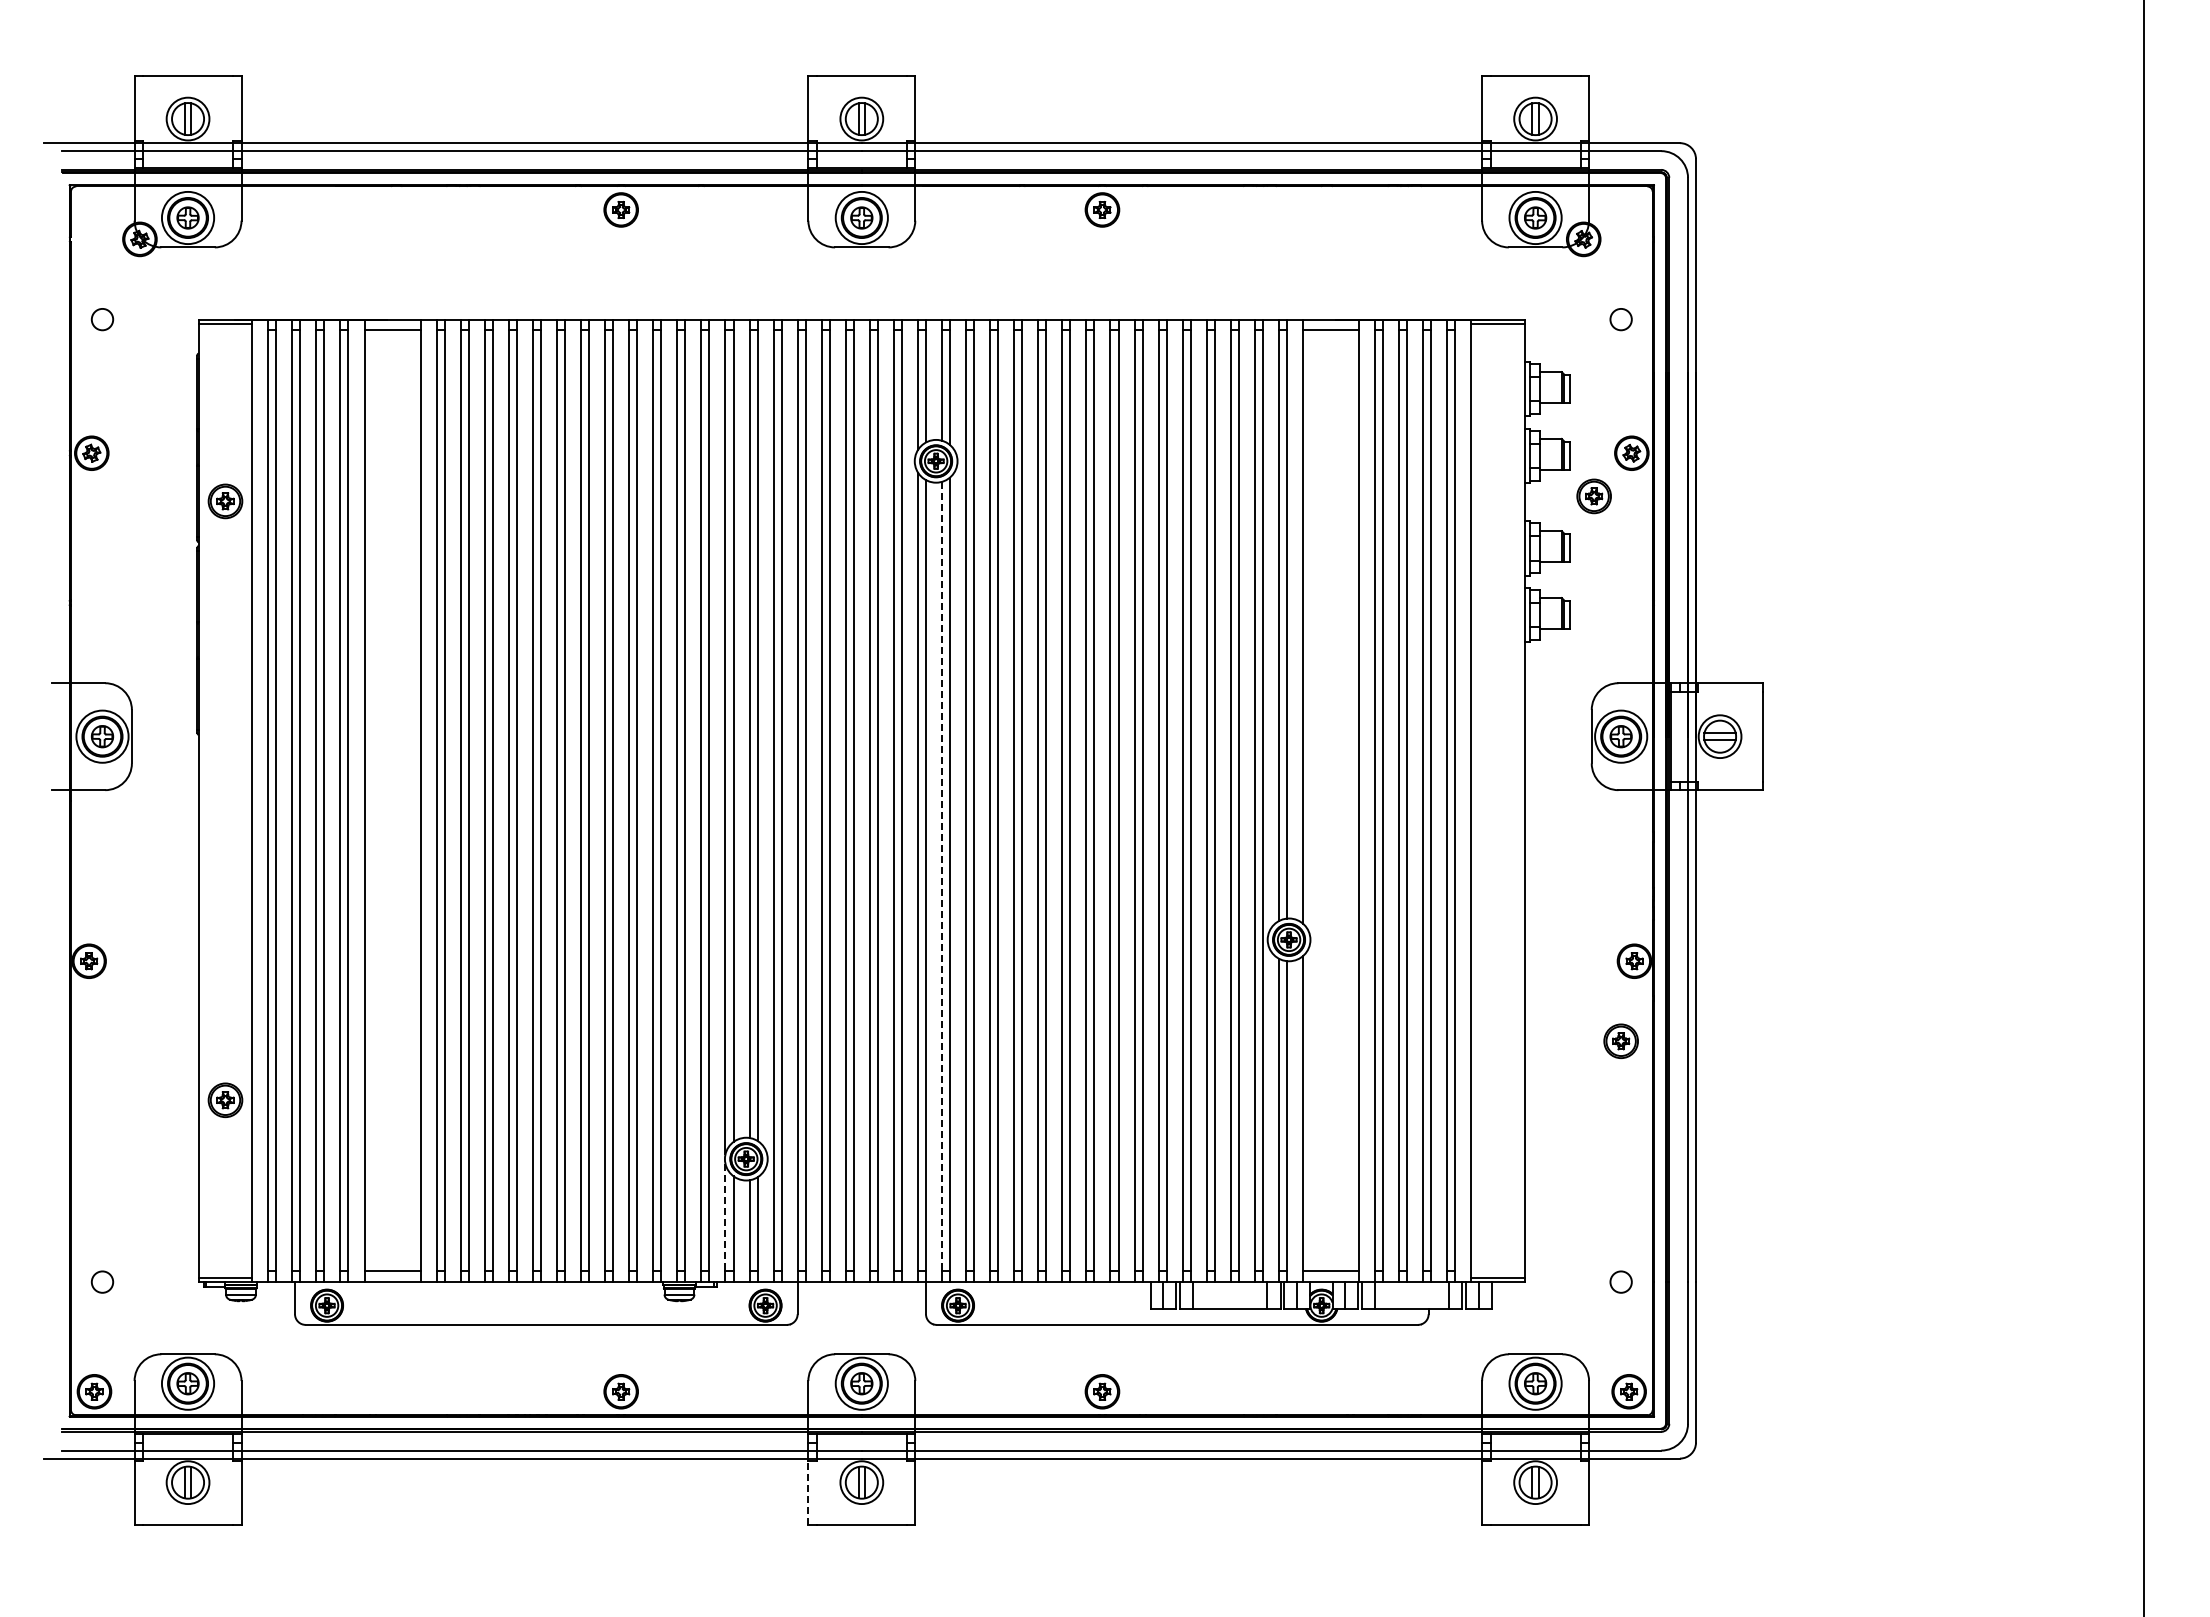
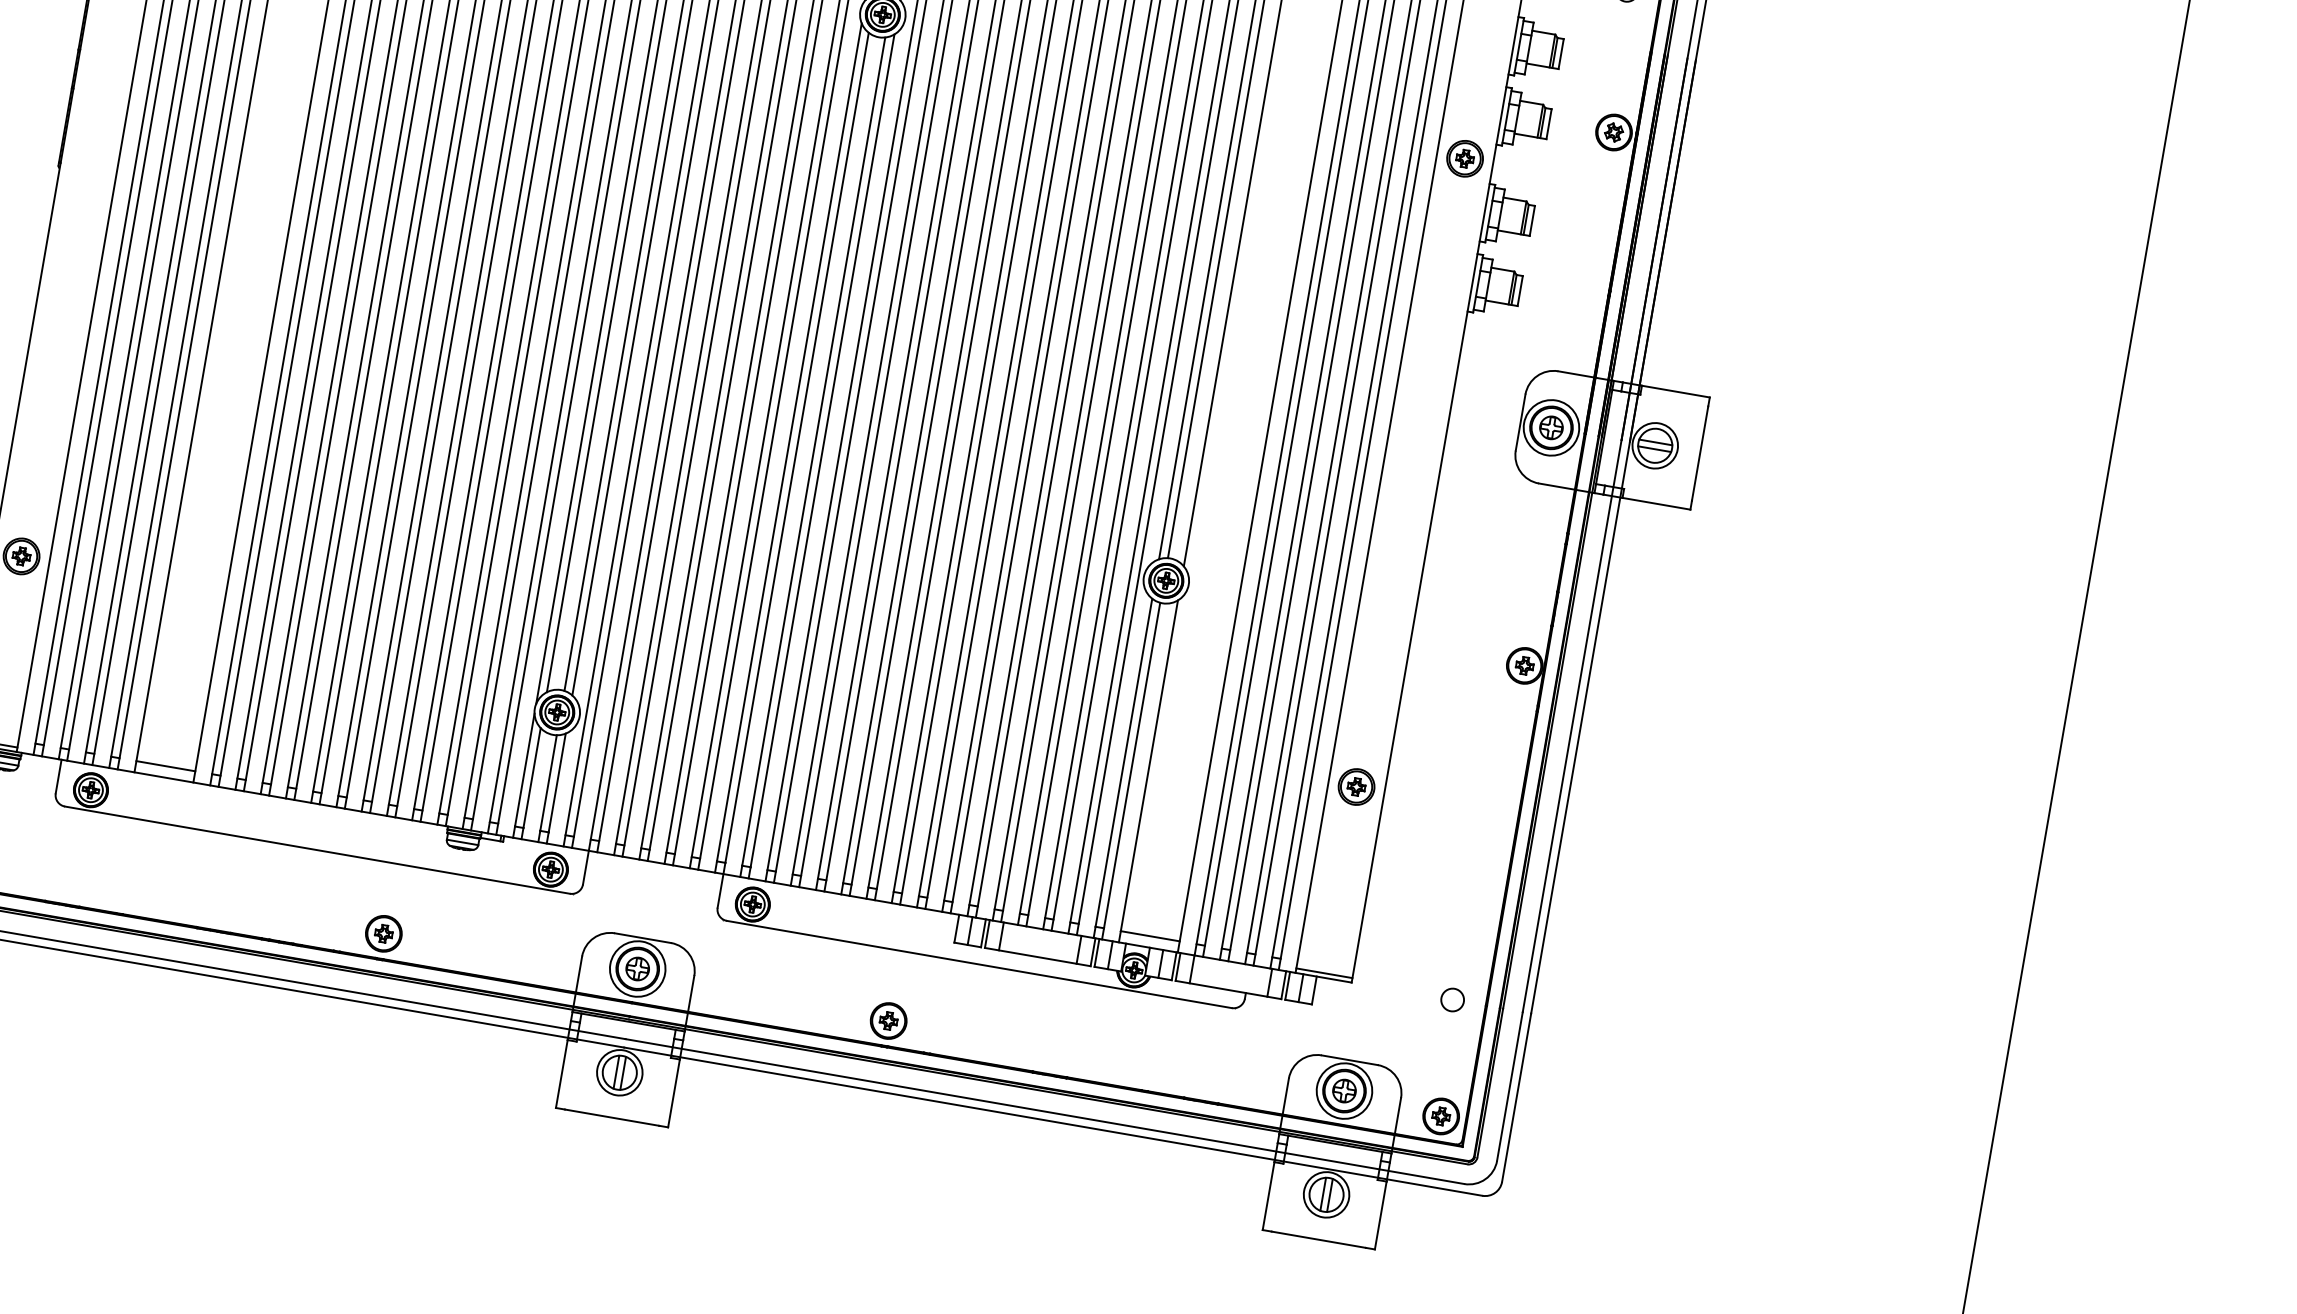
part: (1593, 496) -> (1464, 158), moved
line: (942, 876) -> (814, 451), dashed -> solid
part: (1620, 1040) -> (1356, 786), moved
line: (725, 1217) -> (524, 769), dashed -> solid
line: (808, 1492) -> (562, 1073), dashed -> solid

